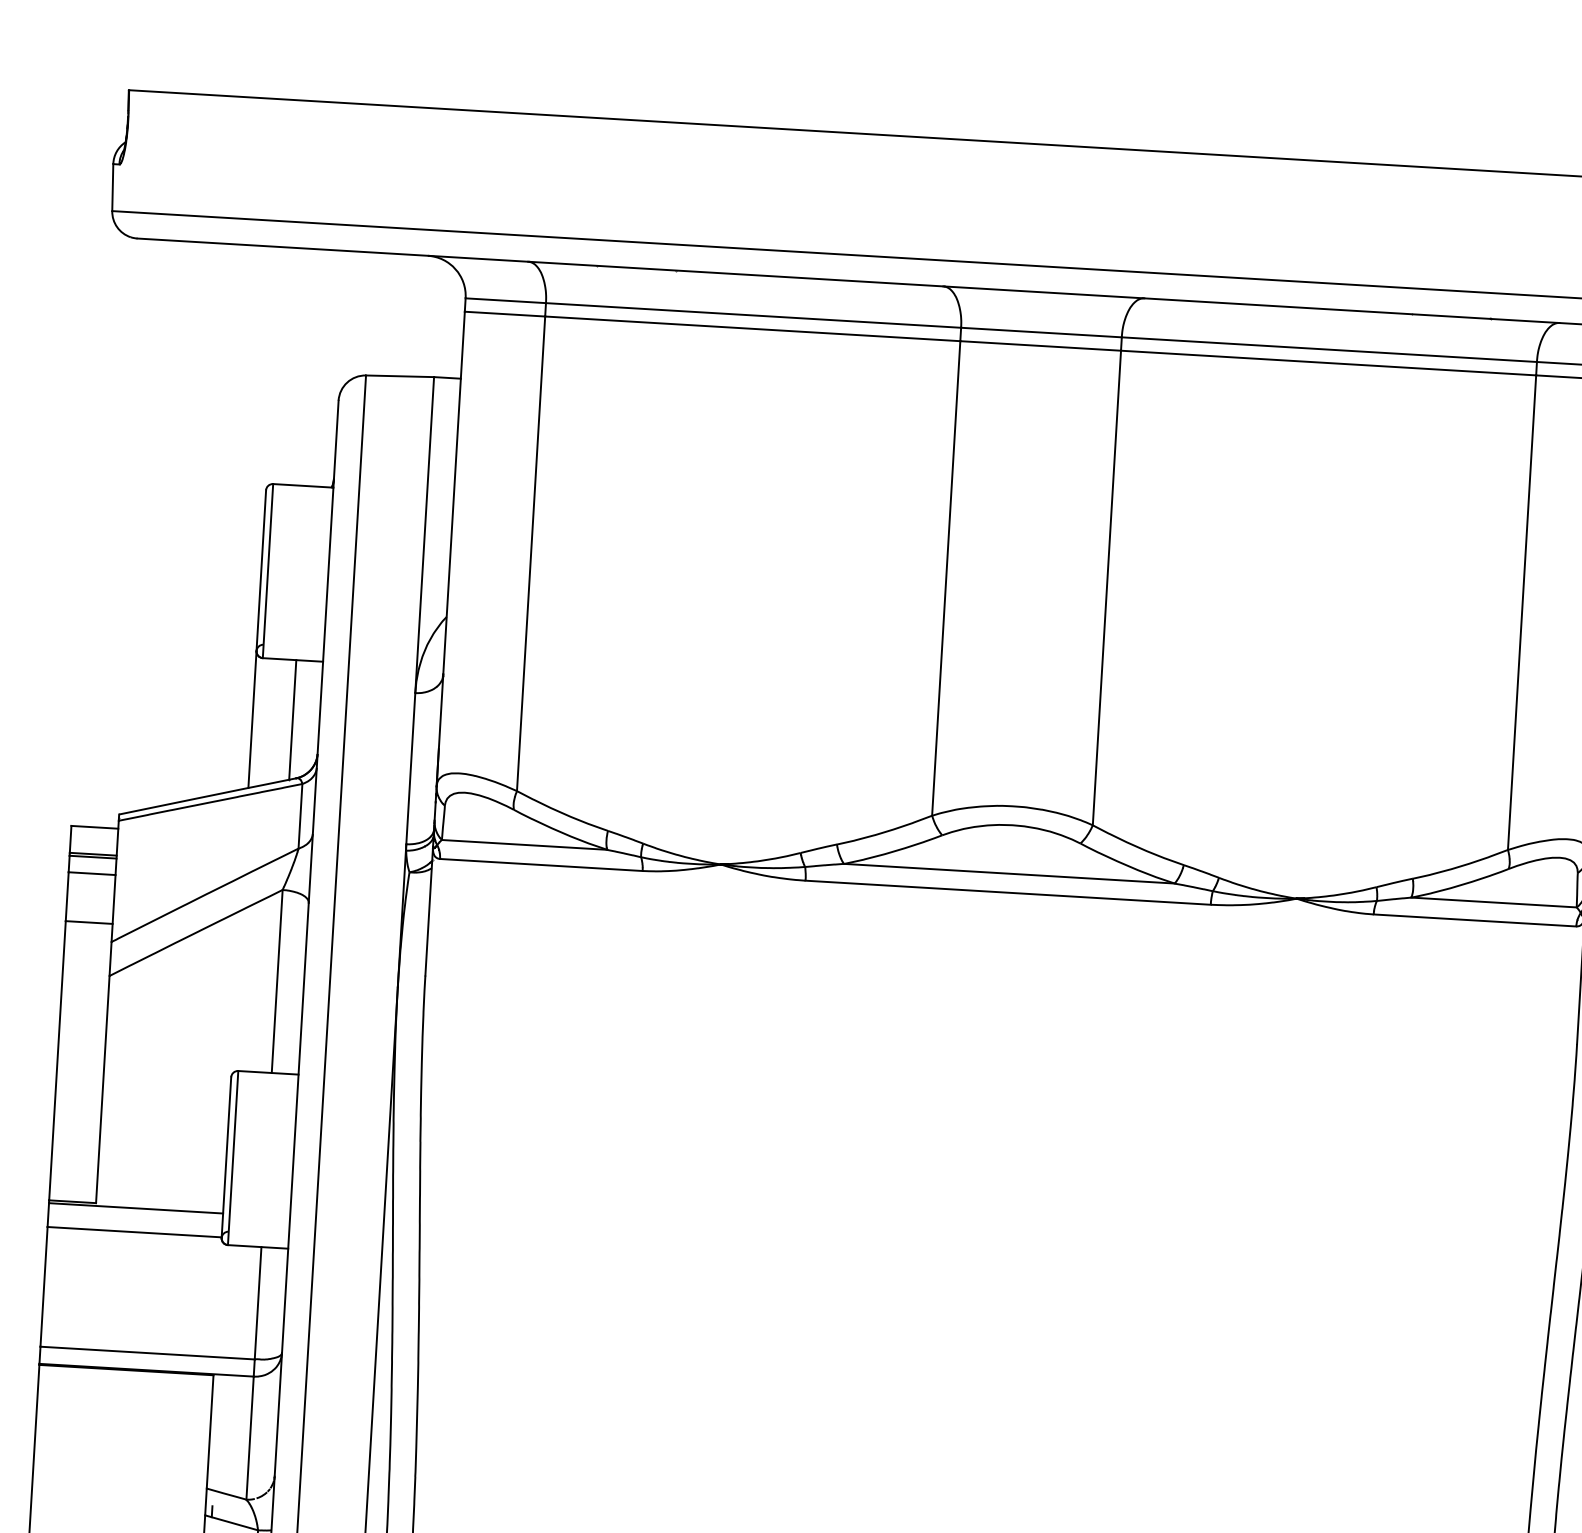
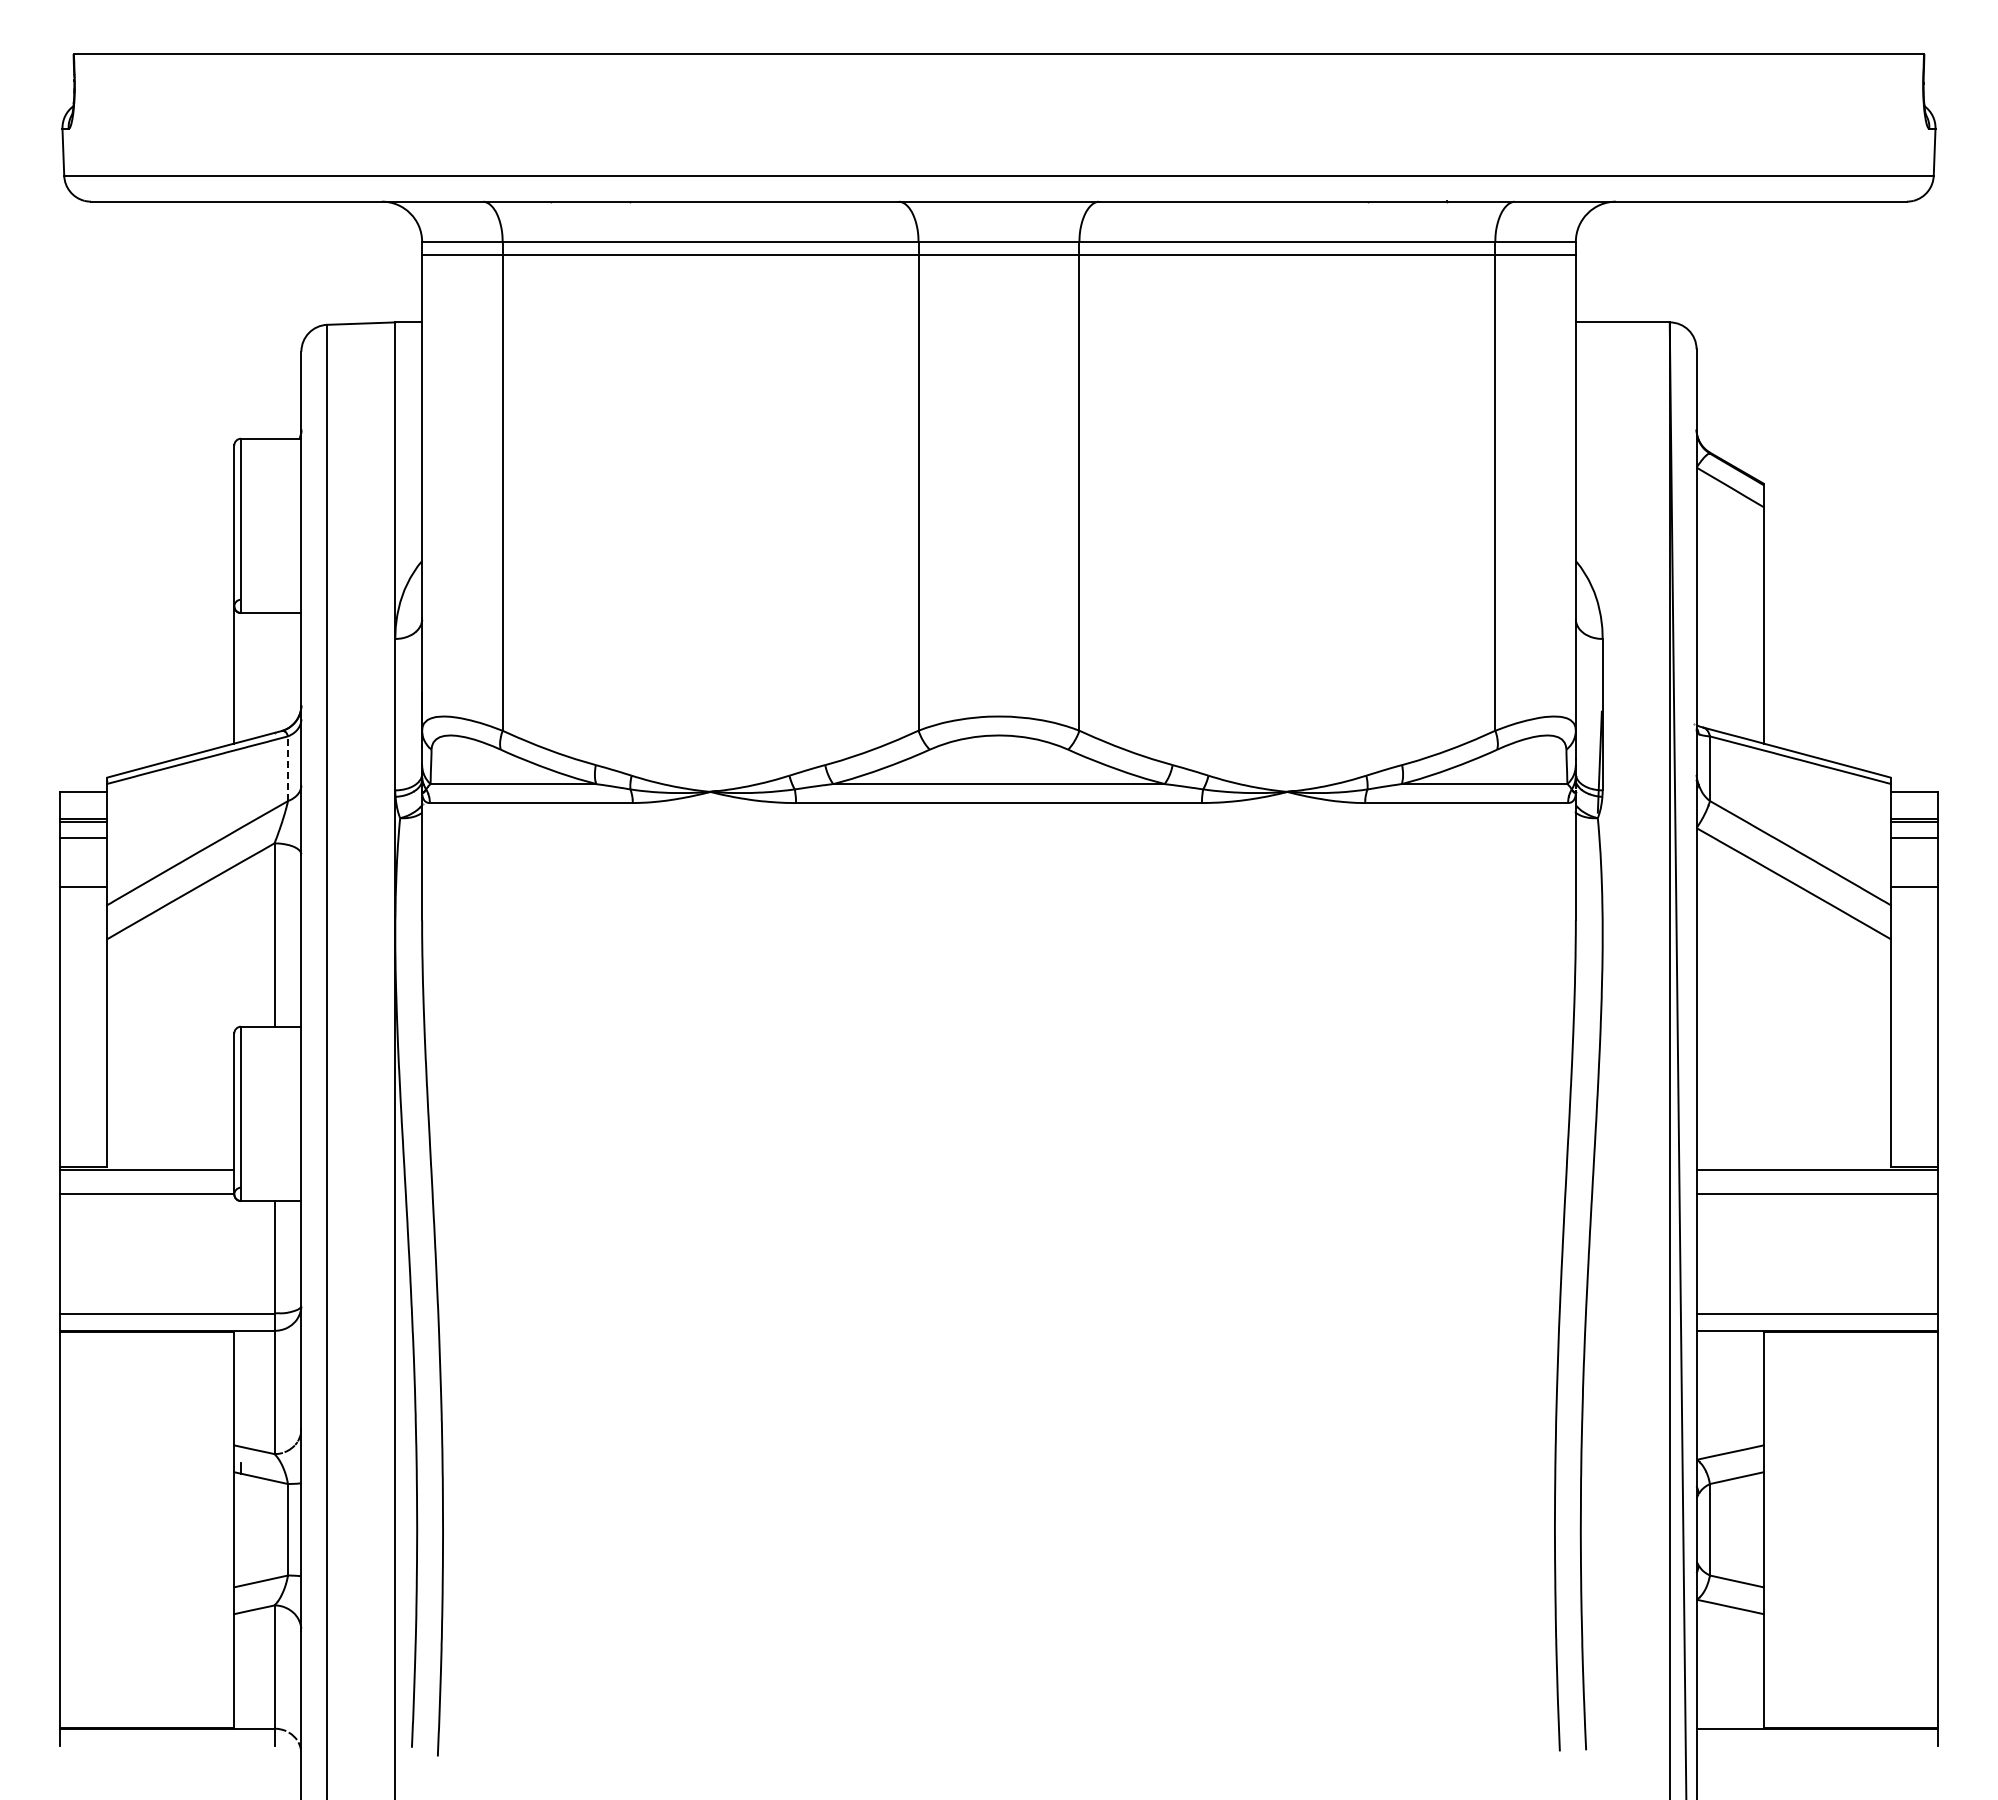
line: (292, 719) -> (274, 672), removed
line: (299, 816) -> (287, 768), solid -> dashed

